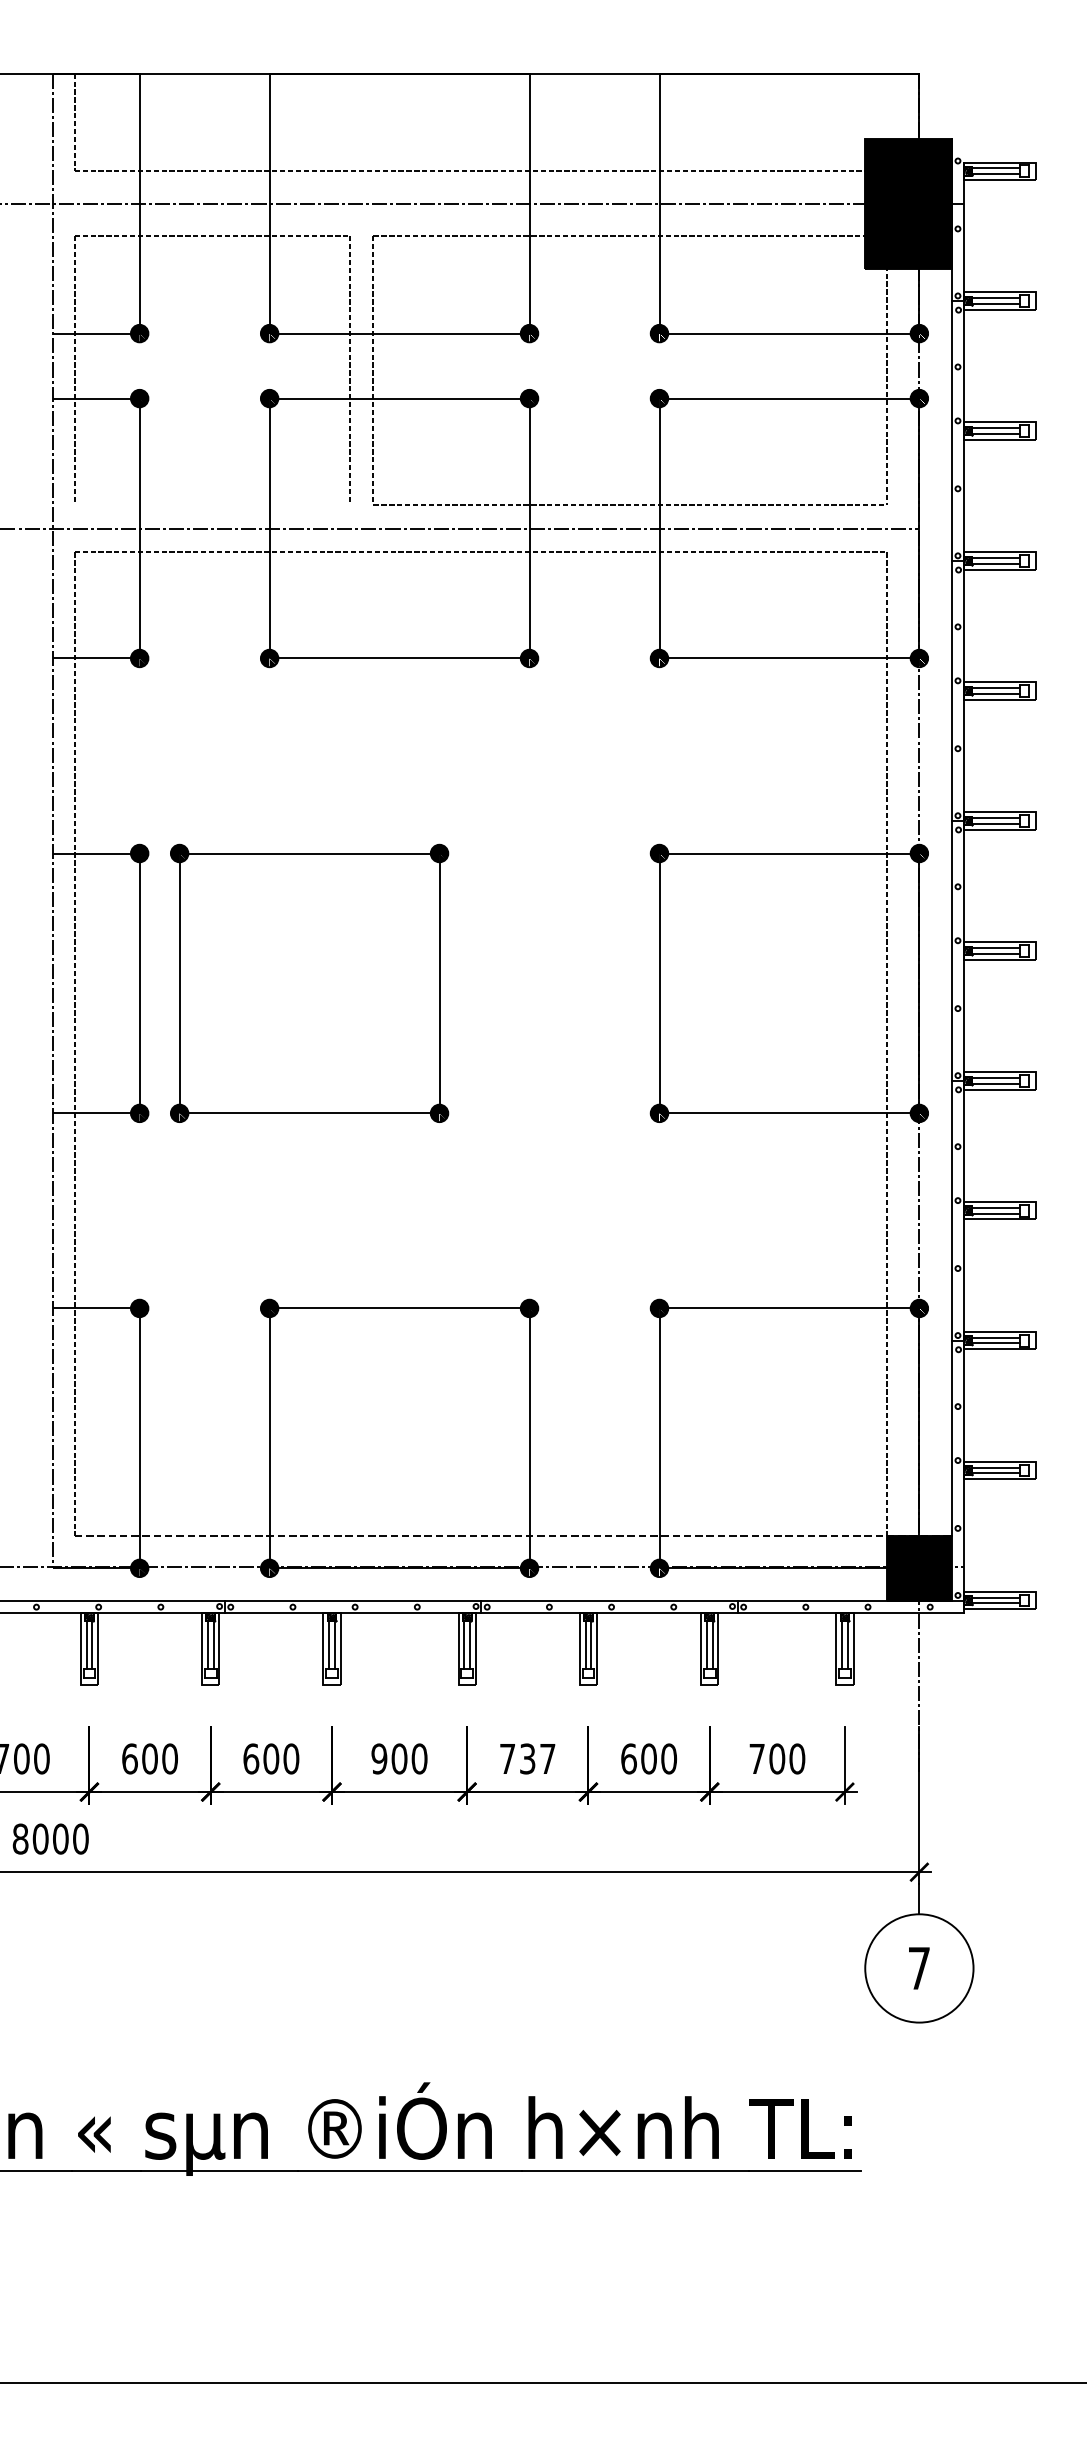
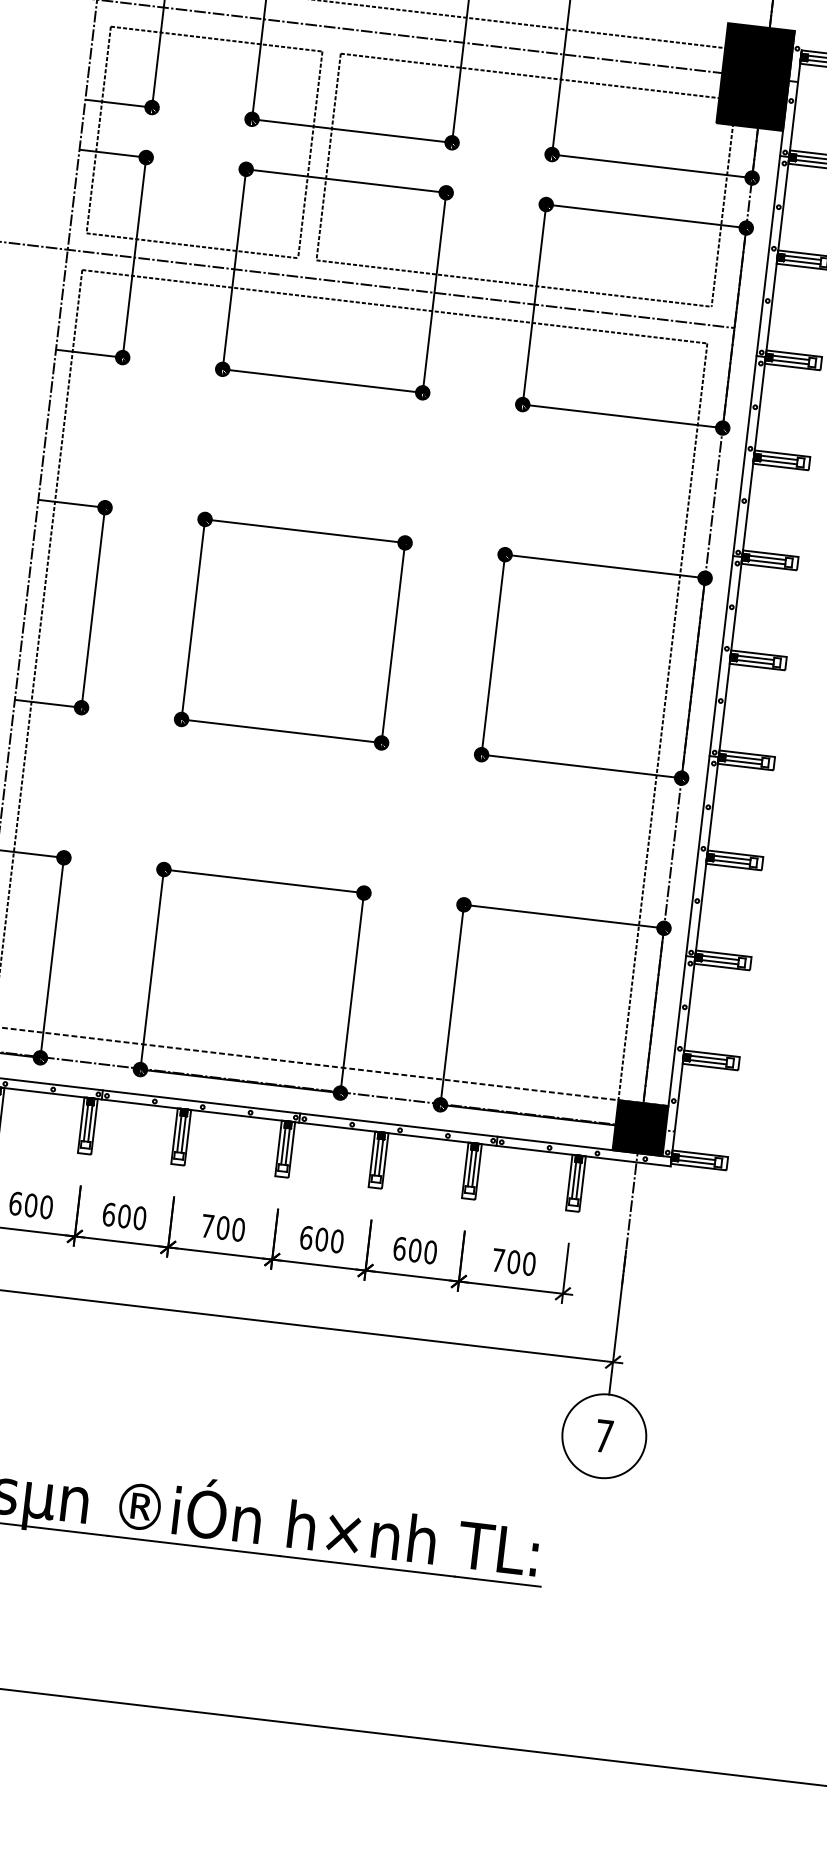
line: (211, 504) -> (191, 245), added
part: (309, 982) -> (293, 630), moved
text: (379, 1758) -> (207, 1225), 900 -> 700
text: (527, 1758) -> (321, 1239), 737 -> 600

